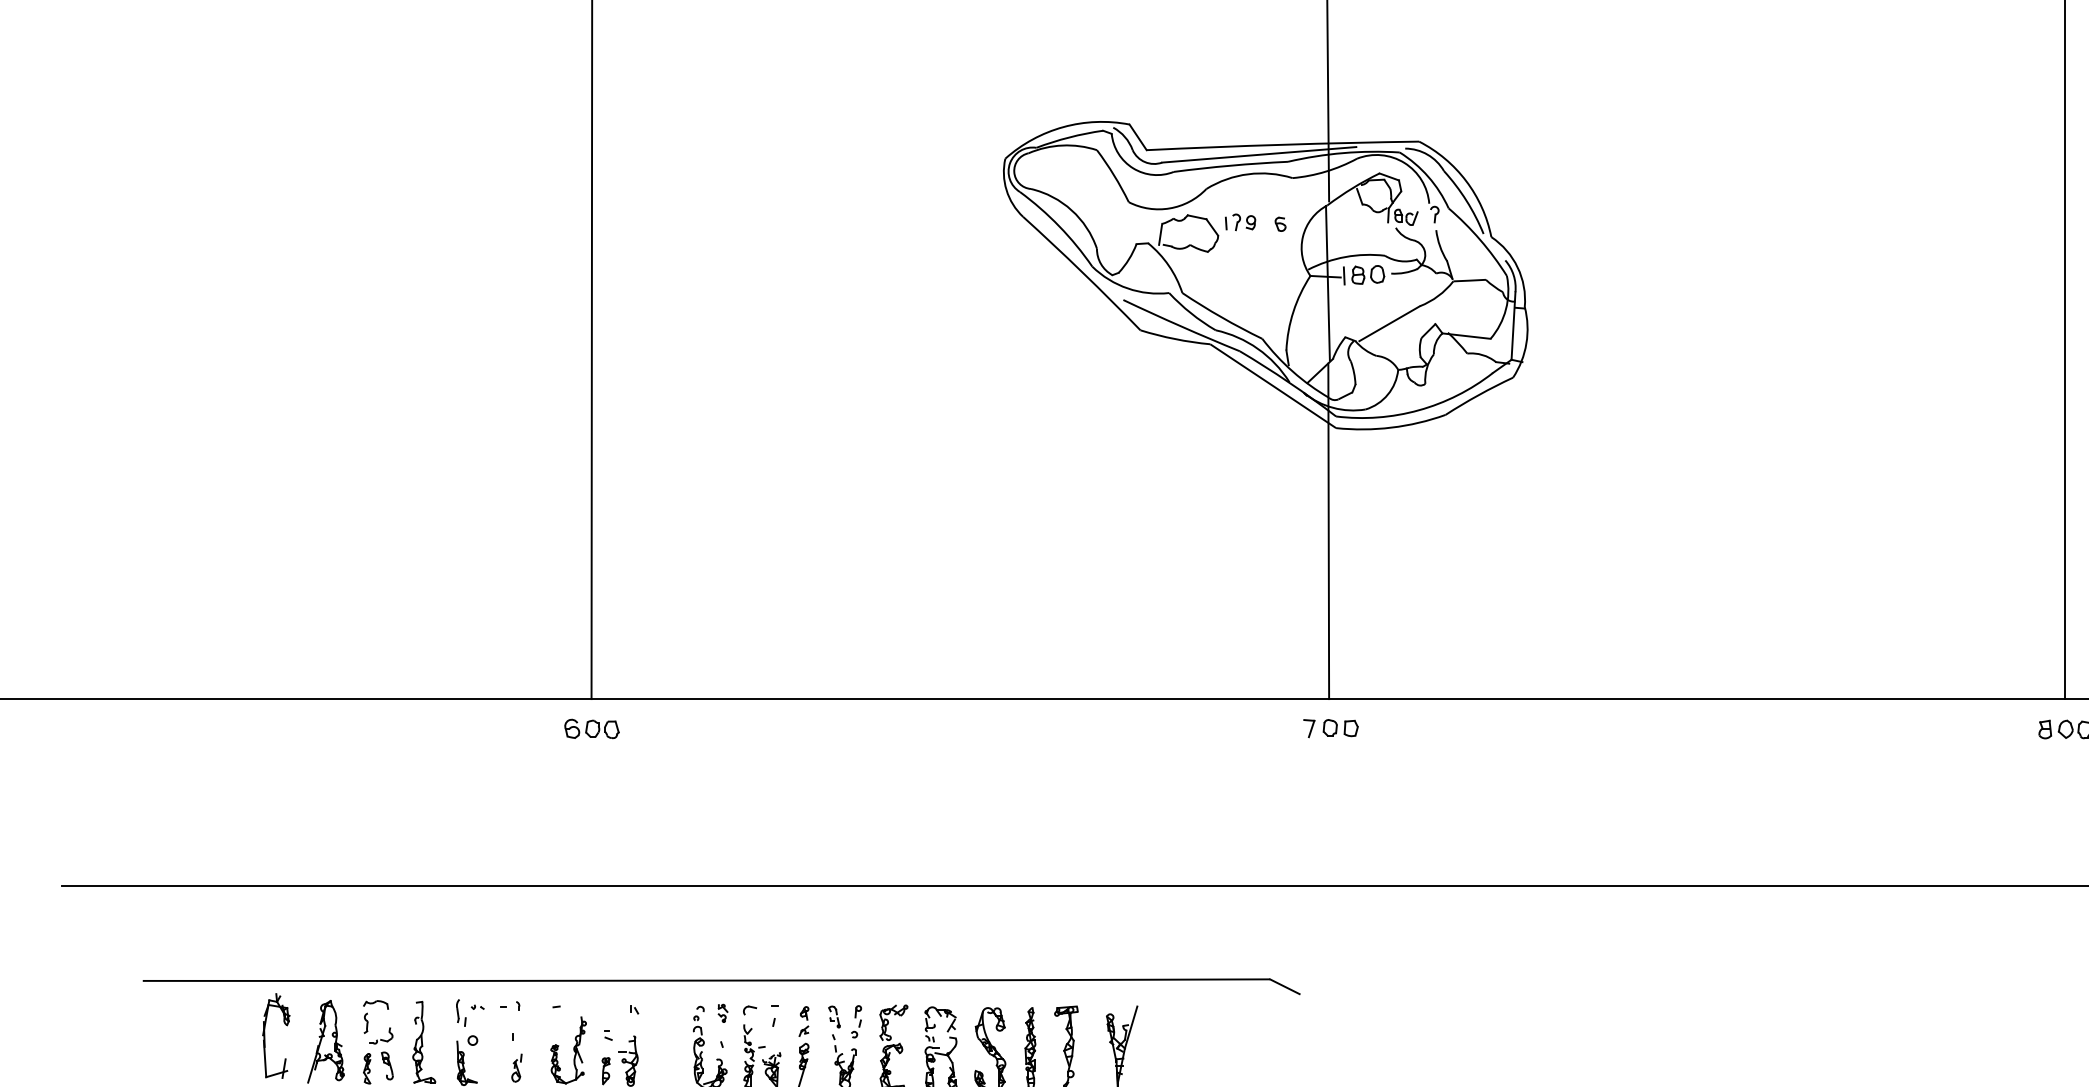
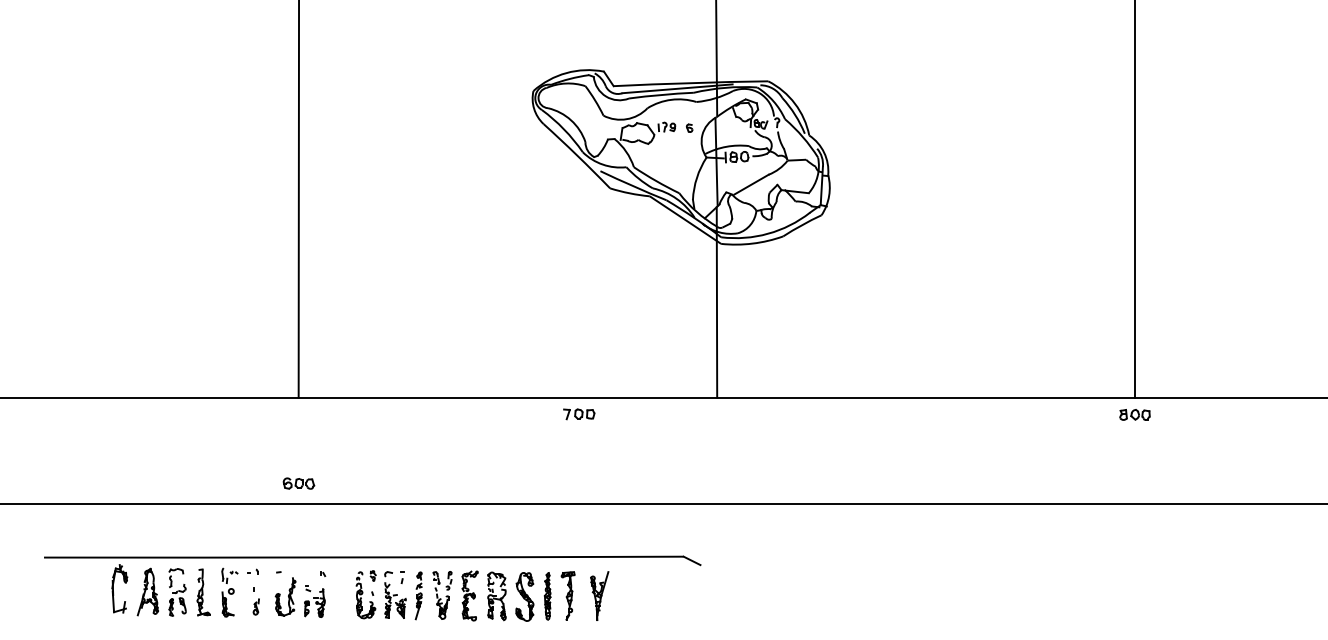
part: (591, 728) -> (298, 483), moved
part: (1331, 728) -> (579, 414), moved

